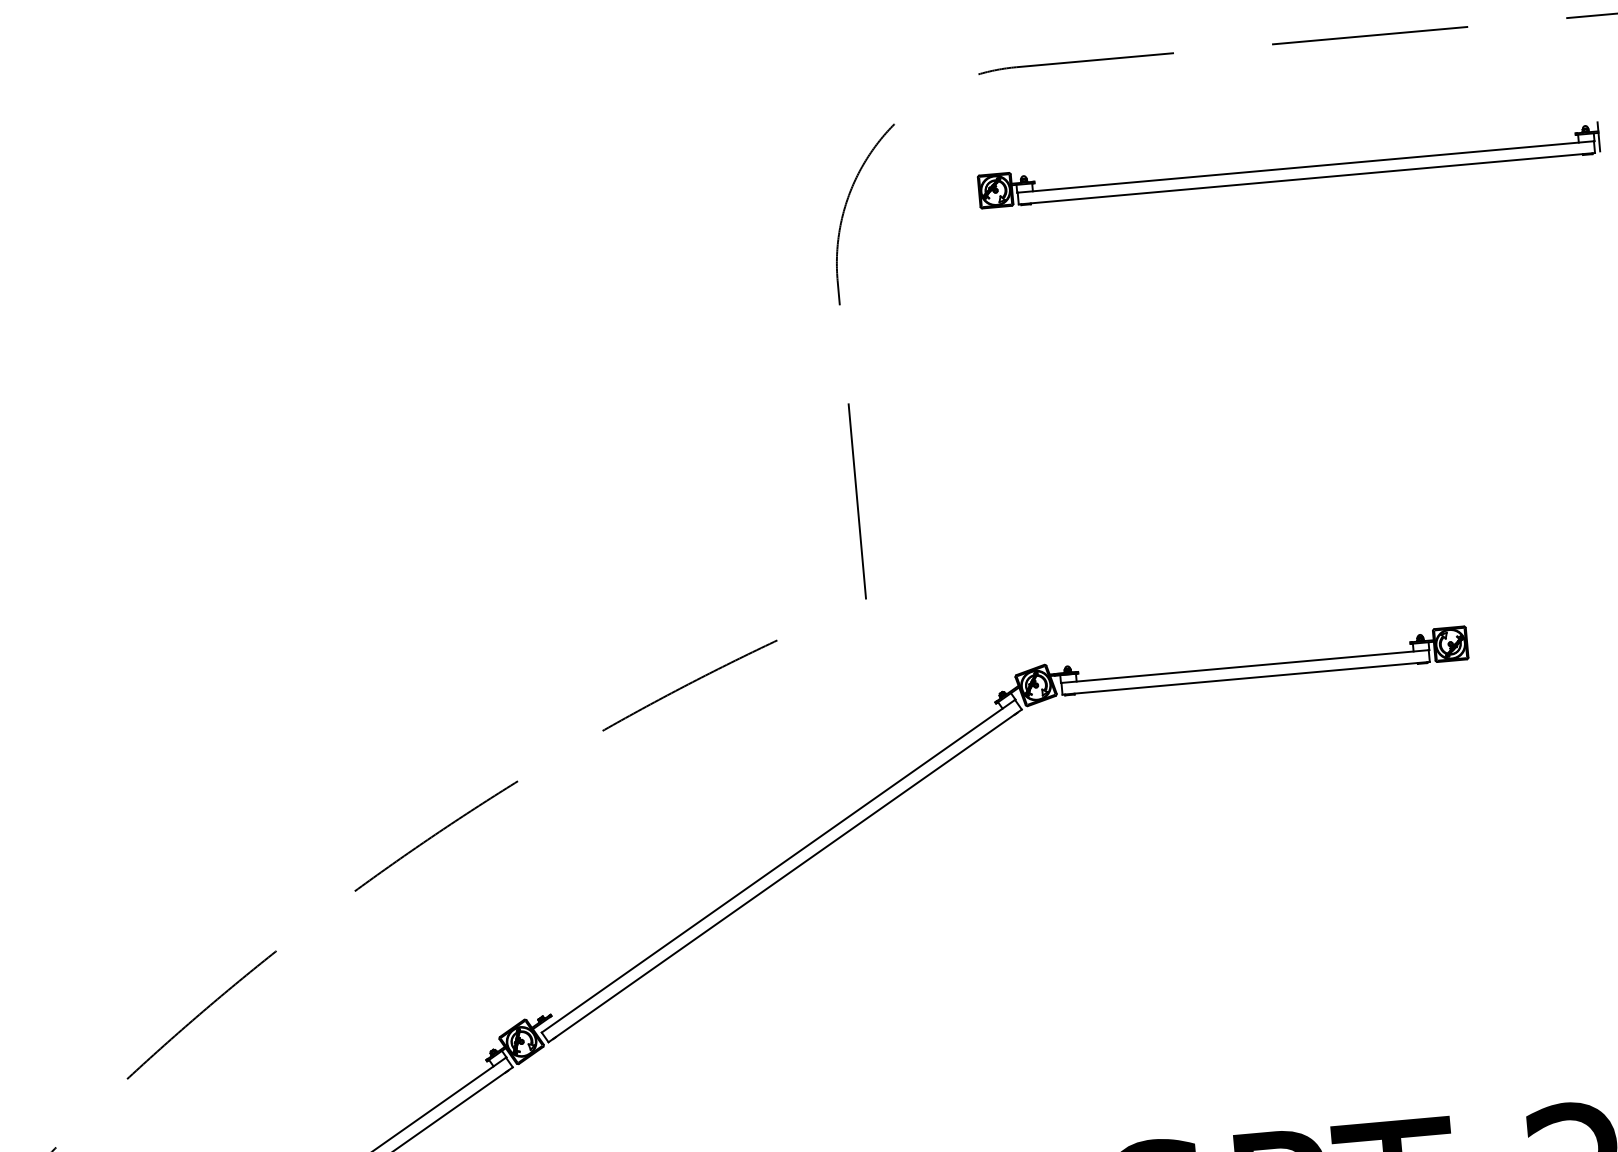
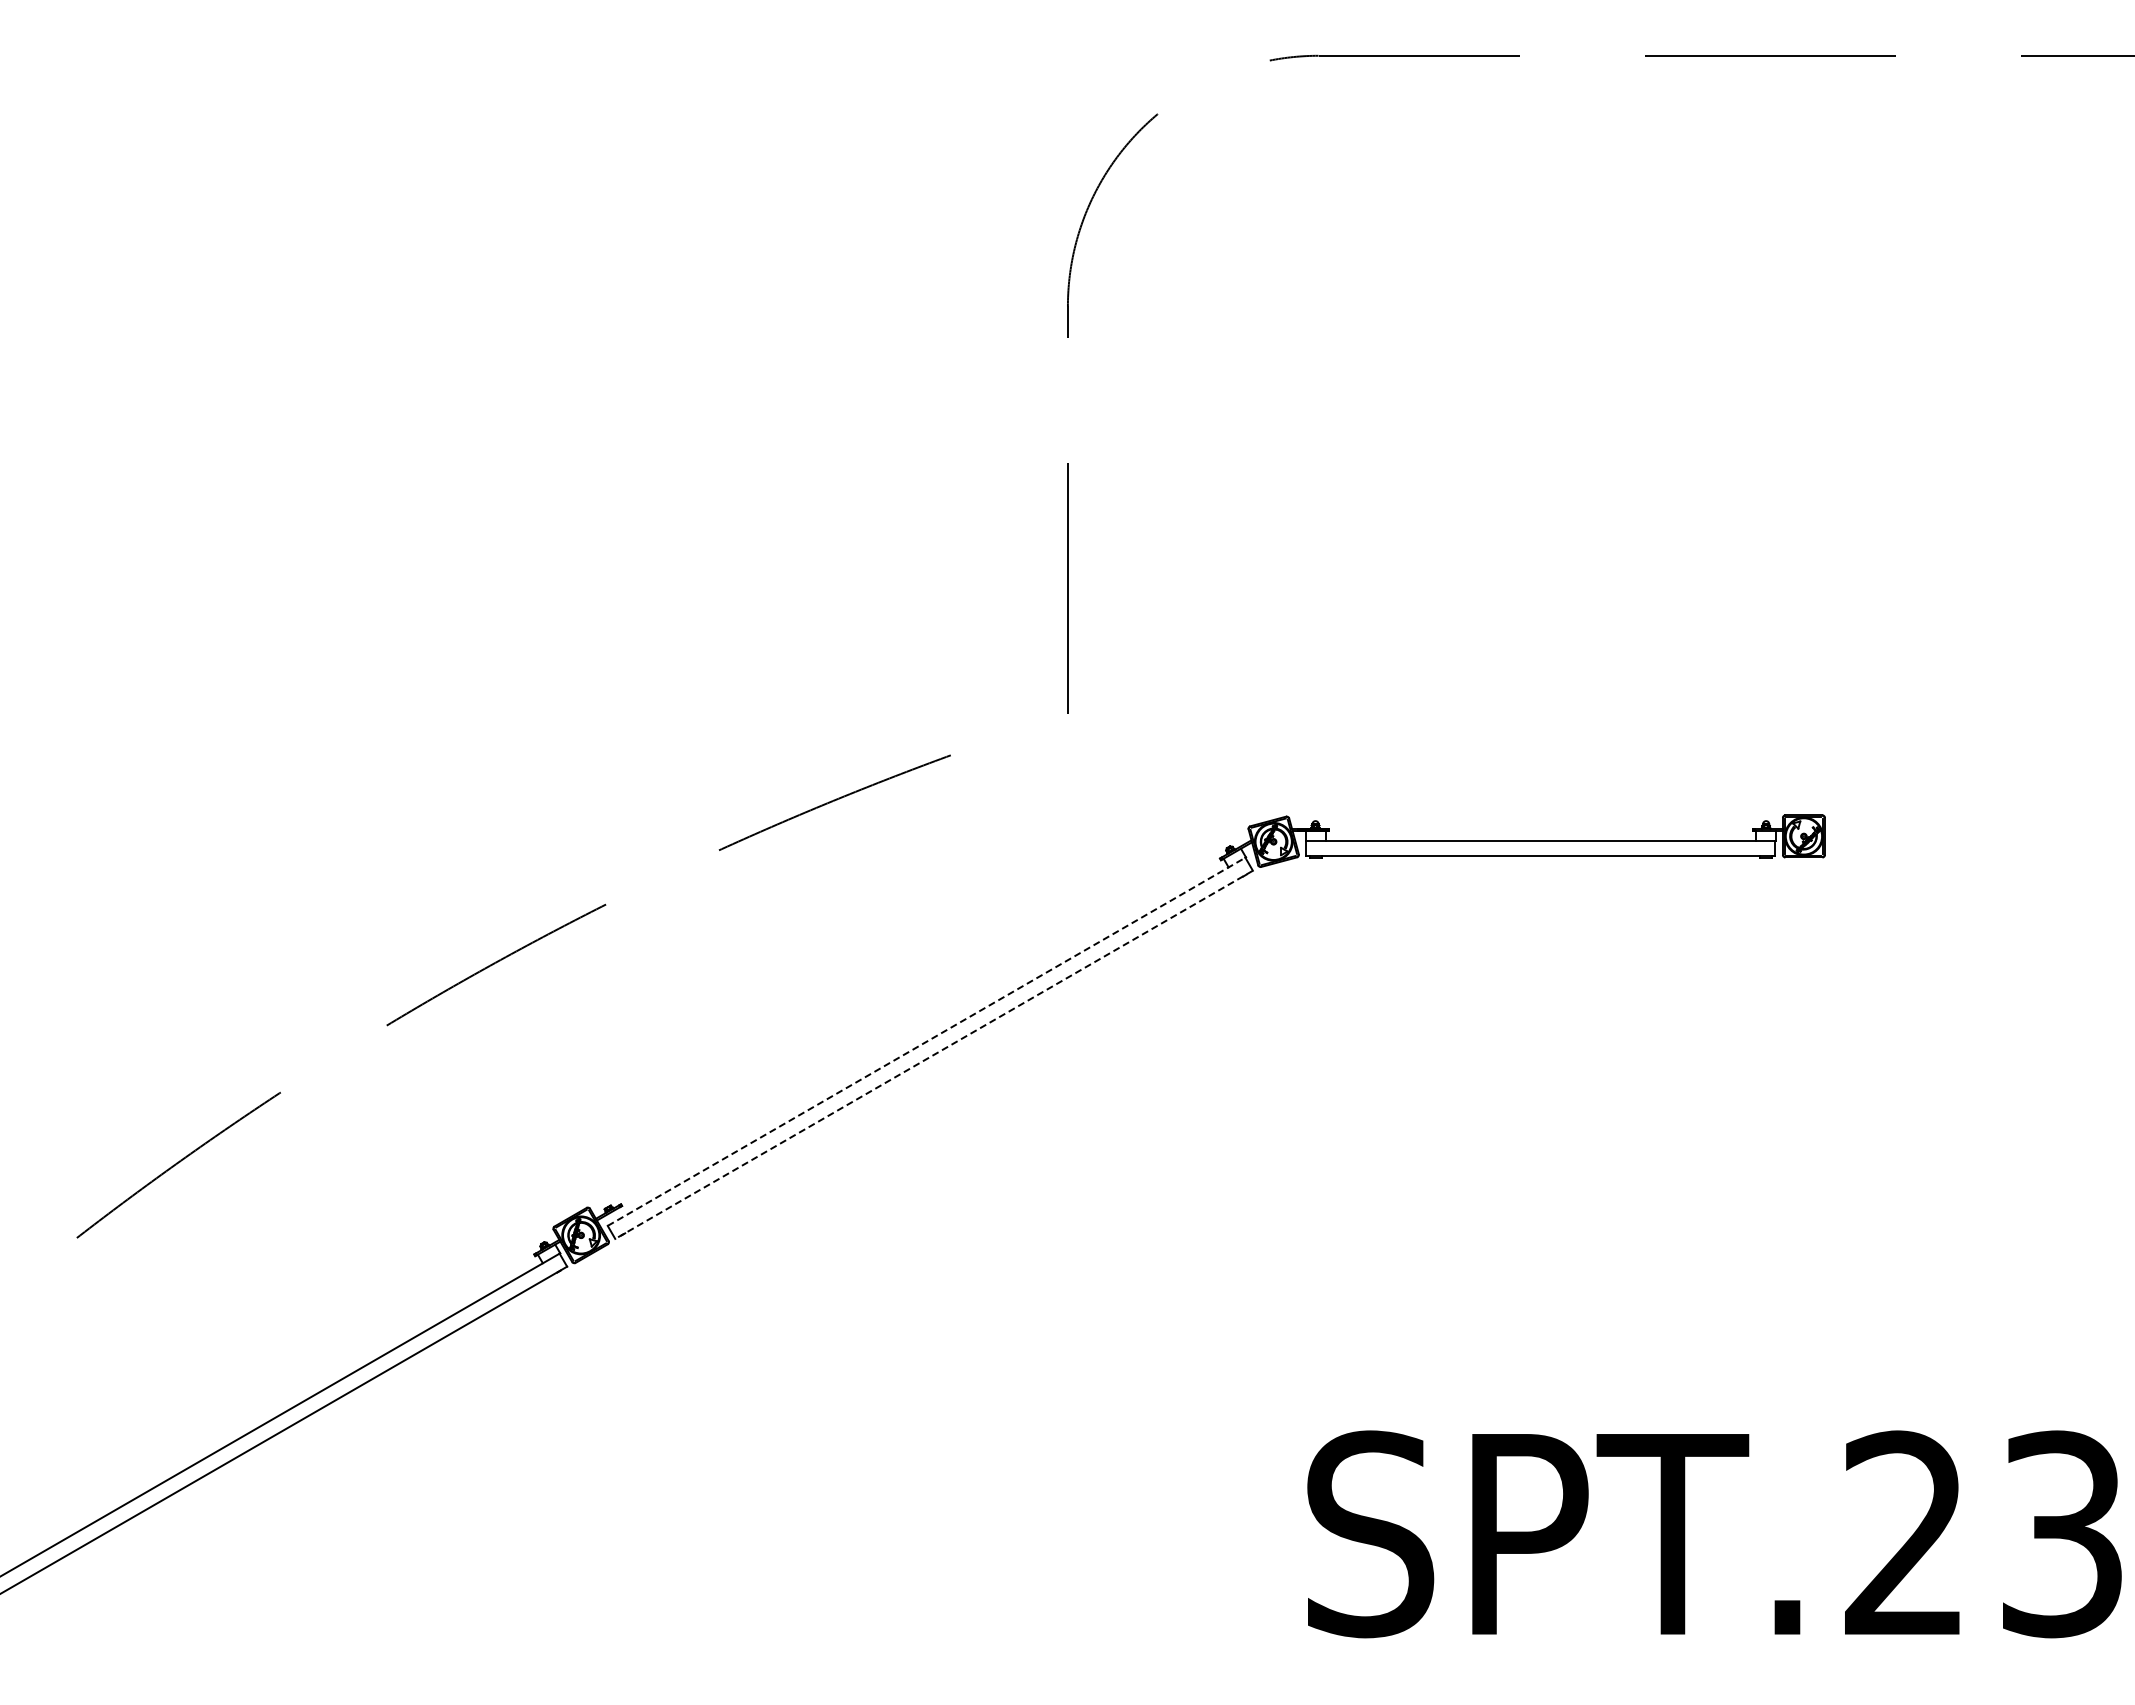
part: (1288, 164) -> (1652, 209), removed
line: (779, 865) -> (927, 1041), solid -> dashed
line: (784, 876) -> (933, 1055), solid -> dashed

